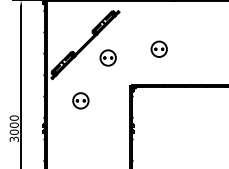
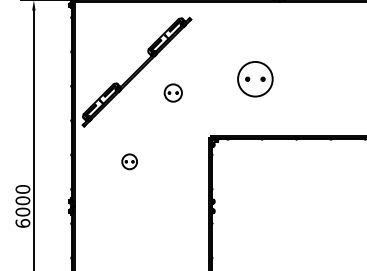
part: (158, 48) -> (254, 77), size x1.4
part: (107, 57) -> (172, 92), size x0.7
part: (80, 100) -> (129, 161), size x0.6
text: (13, 138) -> (21, 222), 3000 -> 6000

